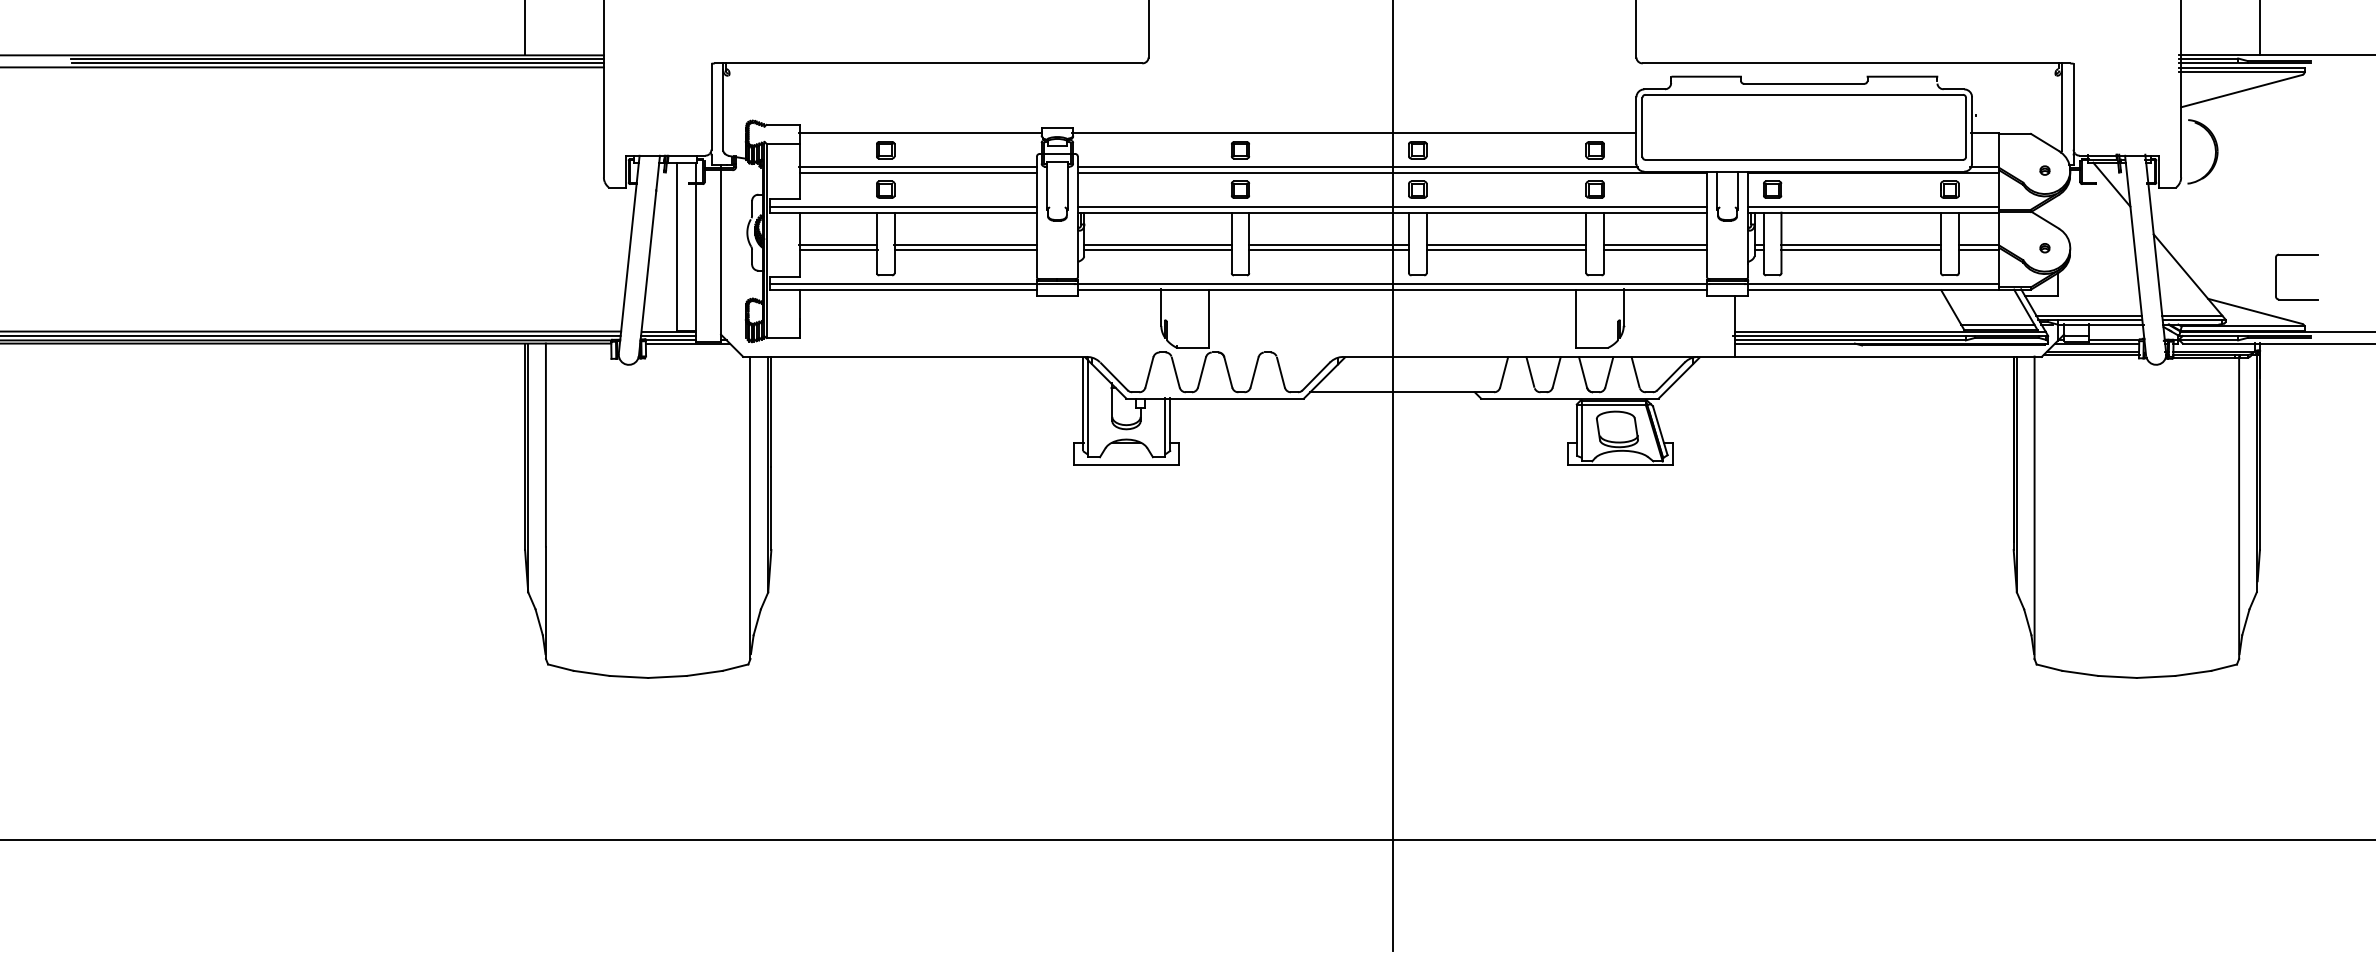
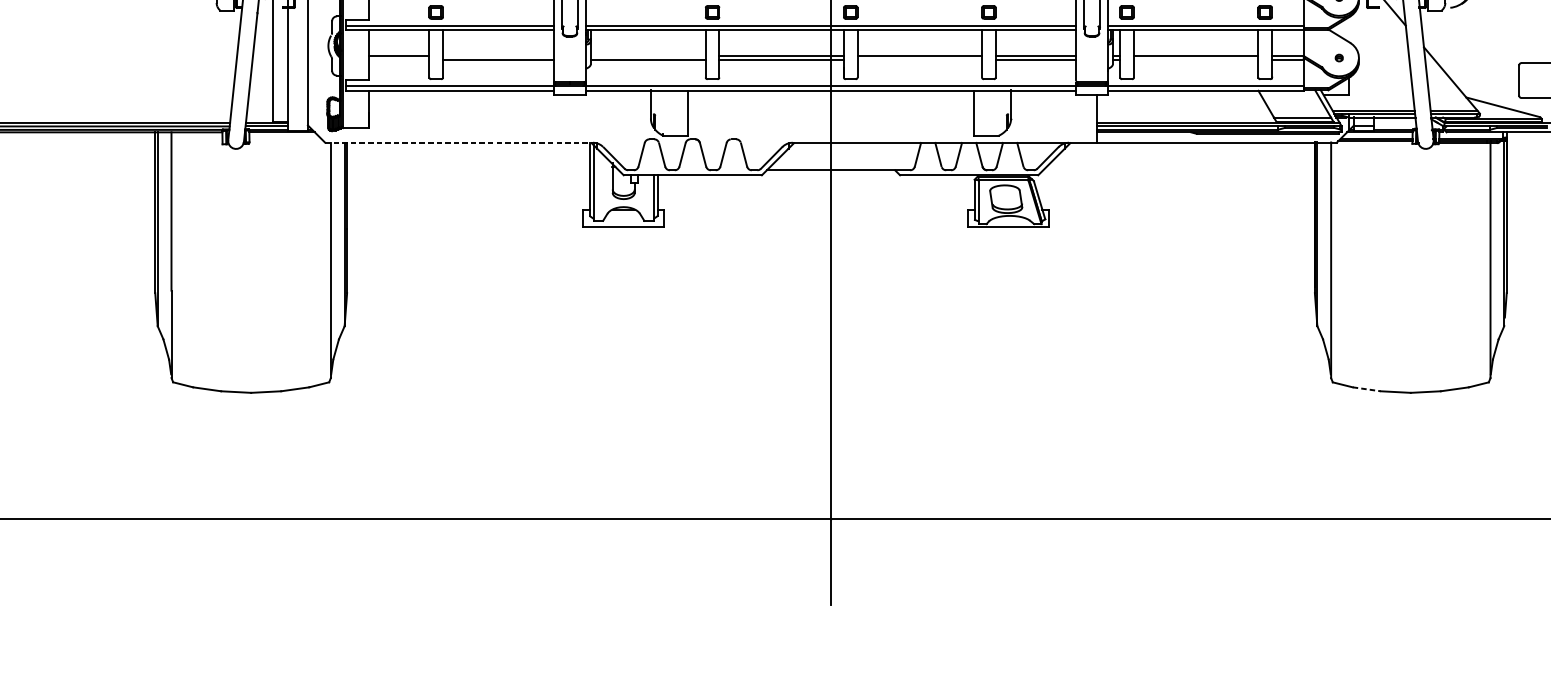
line: (965, 244) -> (498, 55), removed
line: (1157, 244) -> (647, 55), removed
line: (838, 250) -> (399, 59), removed
line: (1506, 250) -> (919, 59), removed
line: (1861, 250) -> (1196, 59), removed
line: (915, 356) -> (459, 142), solid -> dashed
line: (2080, 673) -> (1366, 389), solid -> dashed

